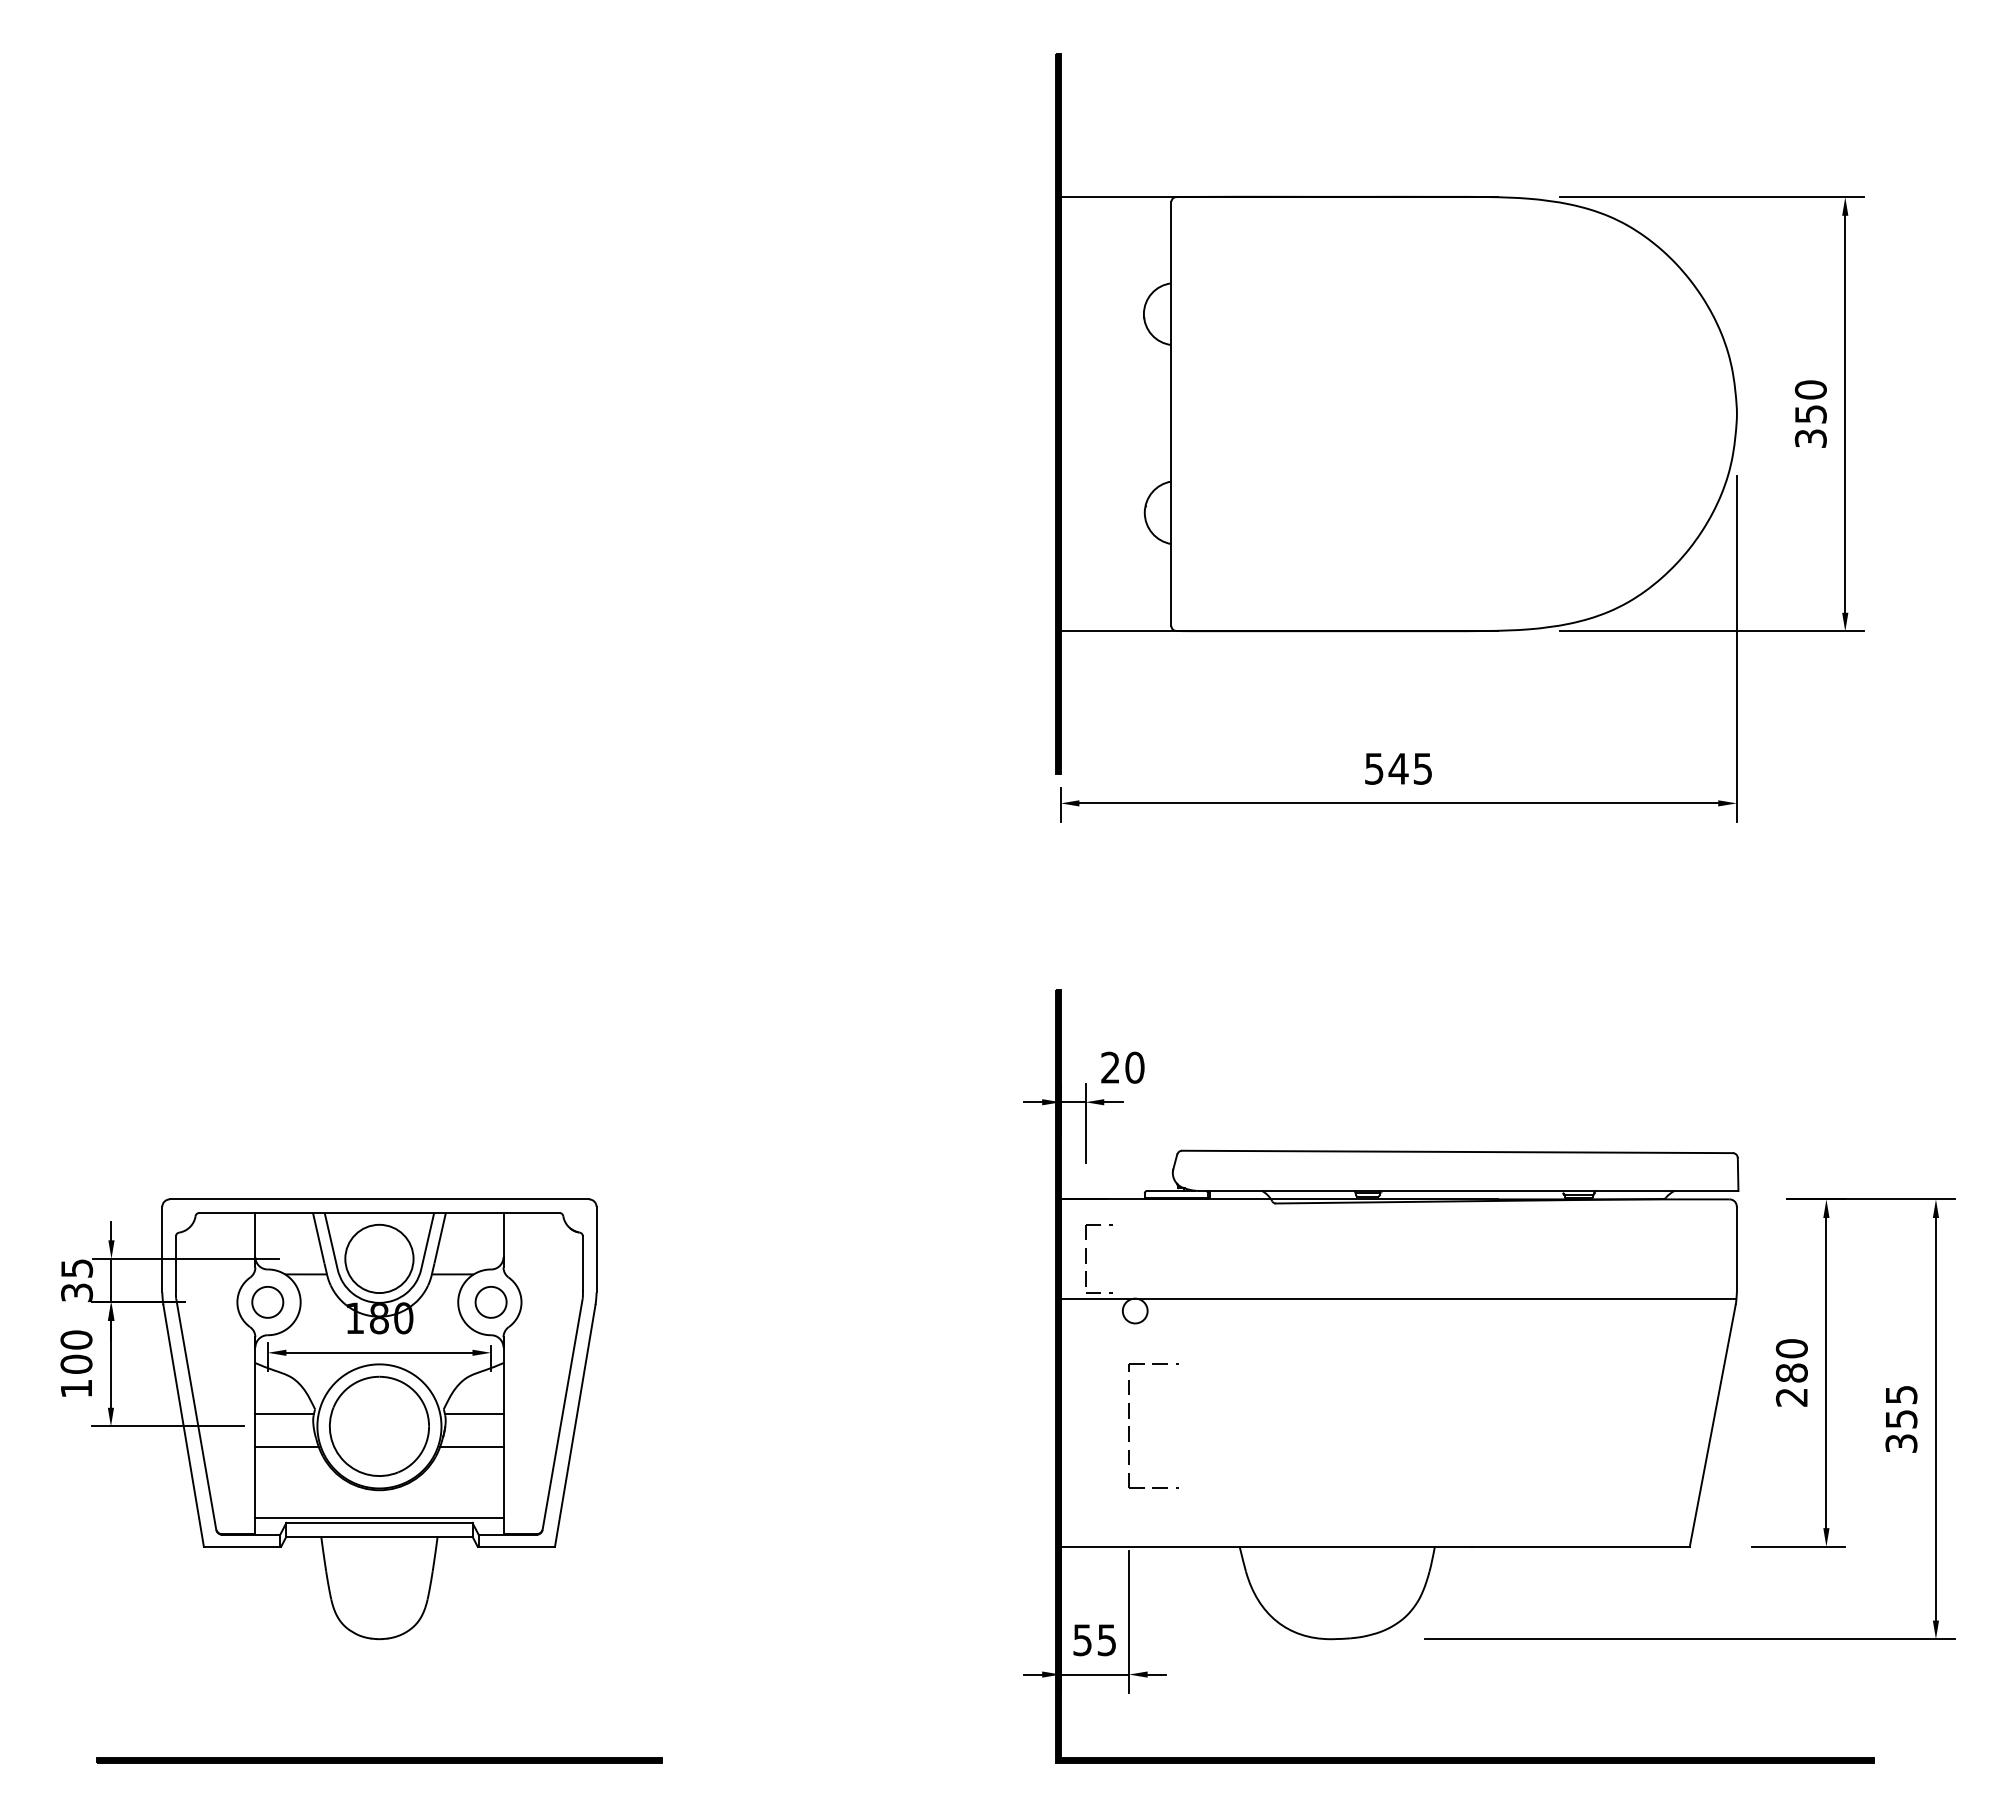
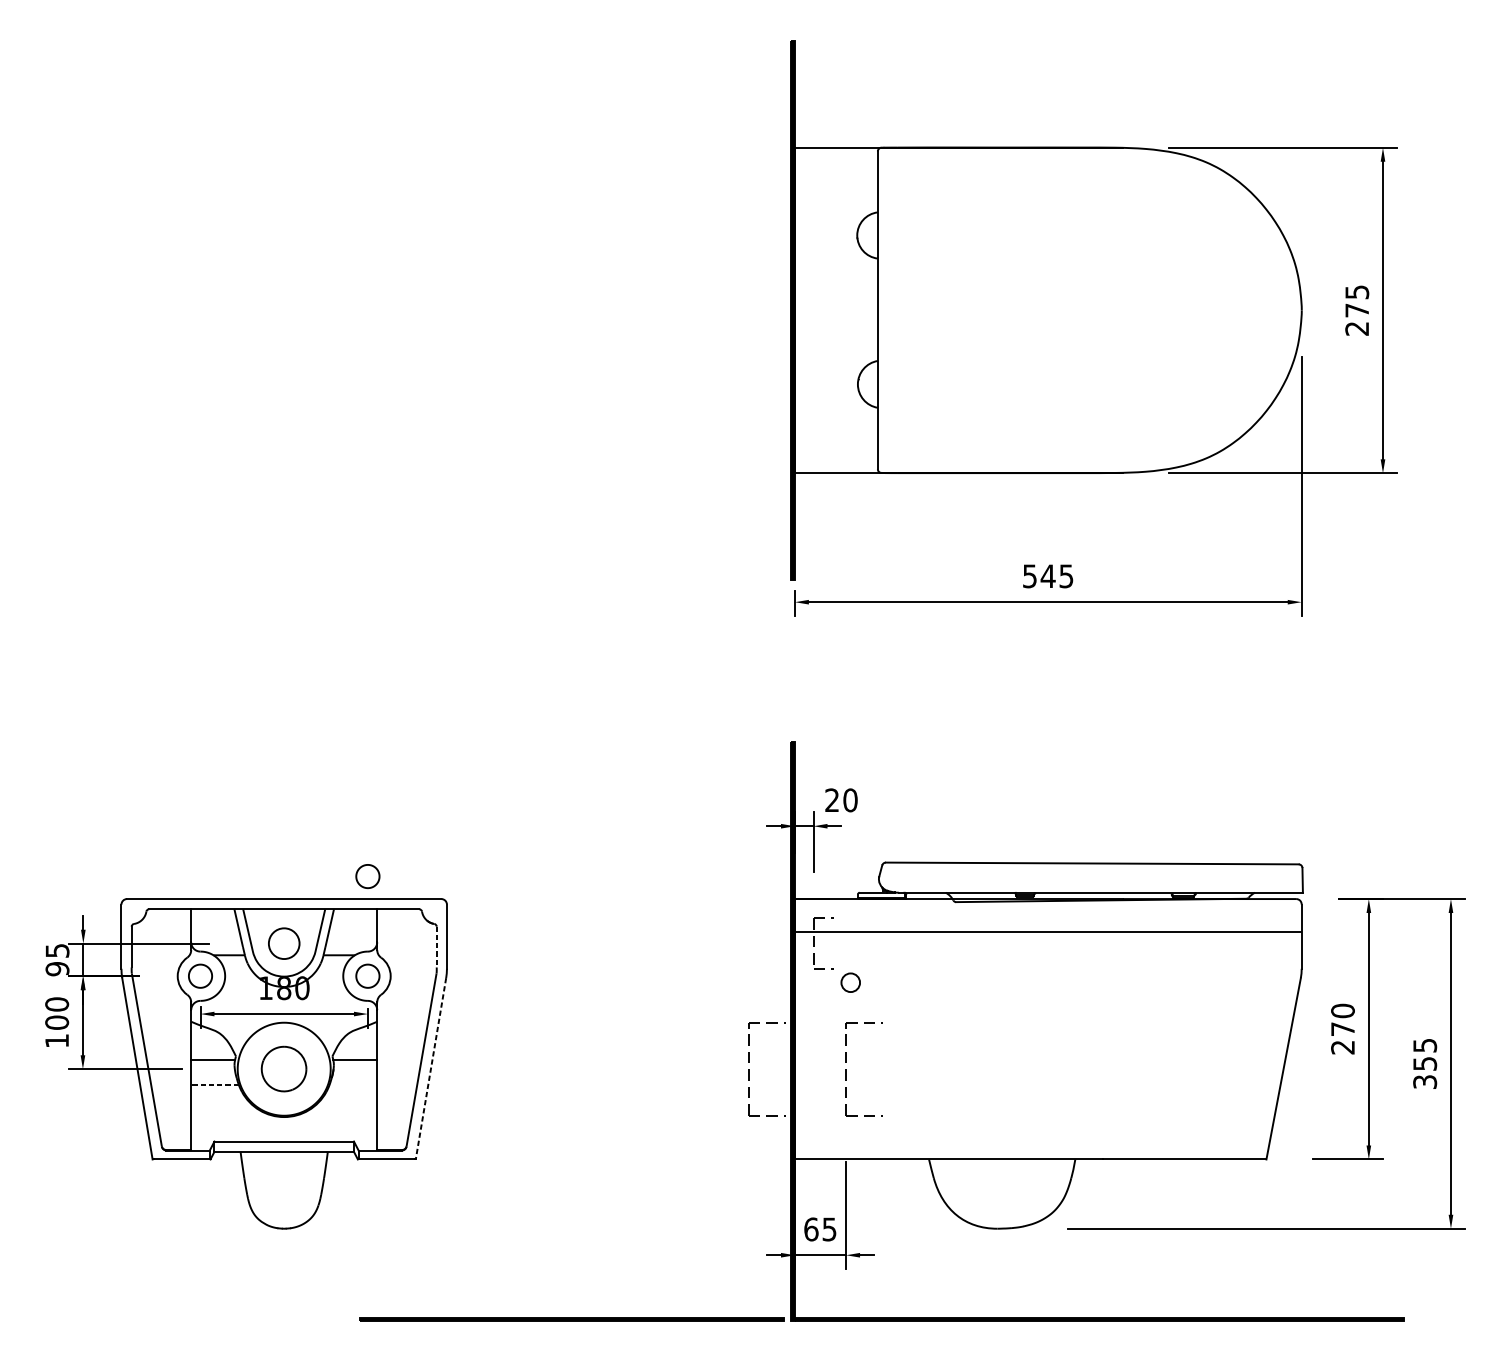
text: (1810, 413) -> (1356, 309), 350 -> 275
part: (490, 1169) -> (367, 876), added
circle: (379, 1258) -> (284, 943), size x0.6
line: (582, 1263) -> (436, 947), solid -> dashed
text: (76, 1292) -> (57, 968), 35 -> 95
line: (1398, 1298) -> (1048, 932), moved
text: (1791, 1372) -> (1342, 1028), 280 -> 270
part: (378, 1425) -> (283, 1068), size x0.6
line: (575, 1425) -> (431, 1068), solid -> dashed
part: (999, 1426) -> (749, 1069), added
line: (287, 1447) -> (215, 1085), solid -> dashed
line: (471, 1447) -> (353, 1085), removed
line: (379, 1518) -> (284, 1138), removed
text: (1082, 1640) -> (811, 1229), 55 -> 65
part: (379, 1760) -> (572, 1319), moved

